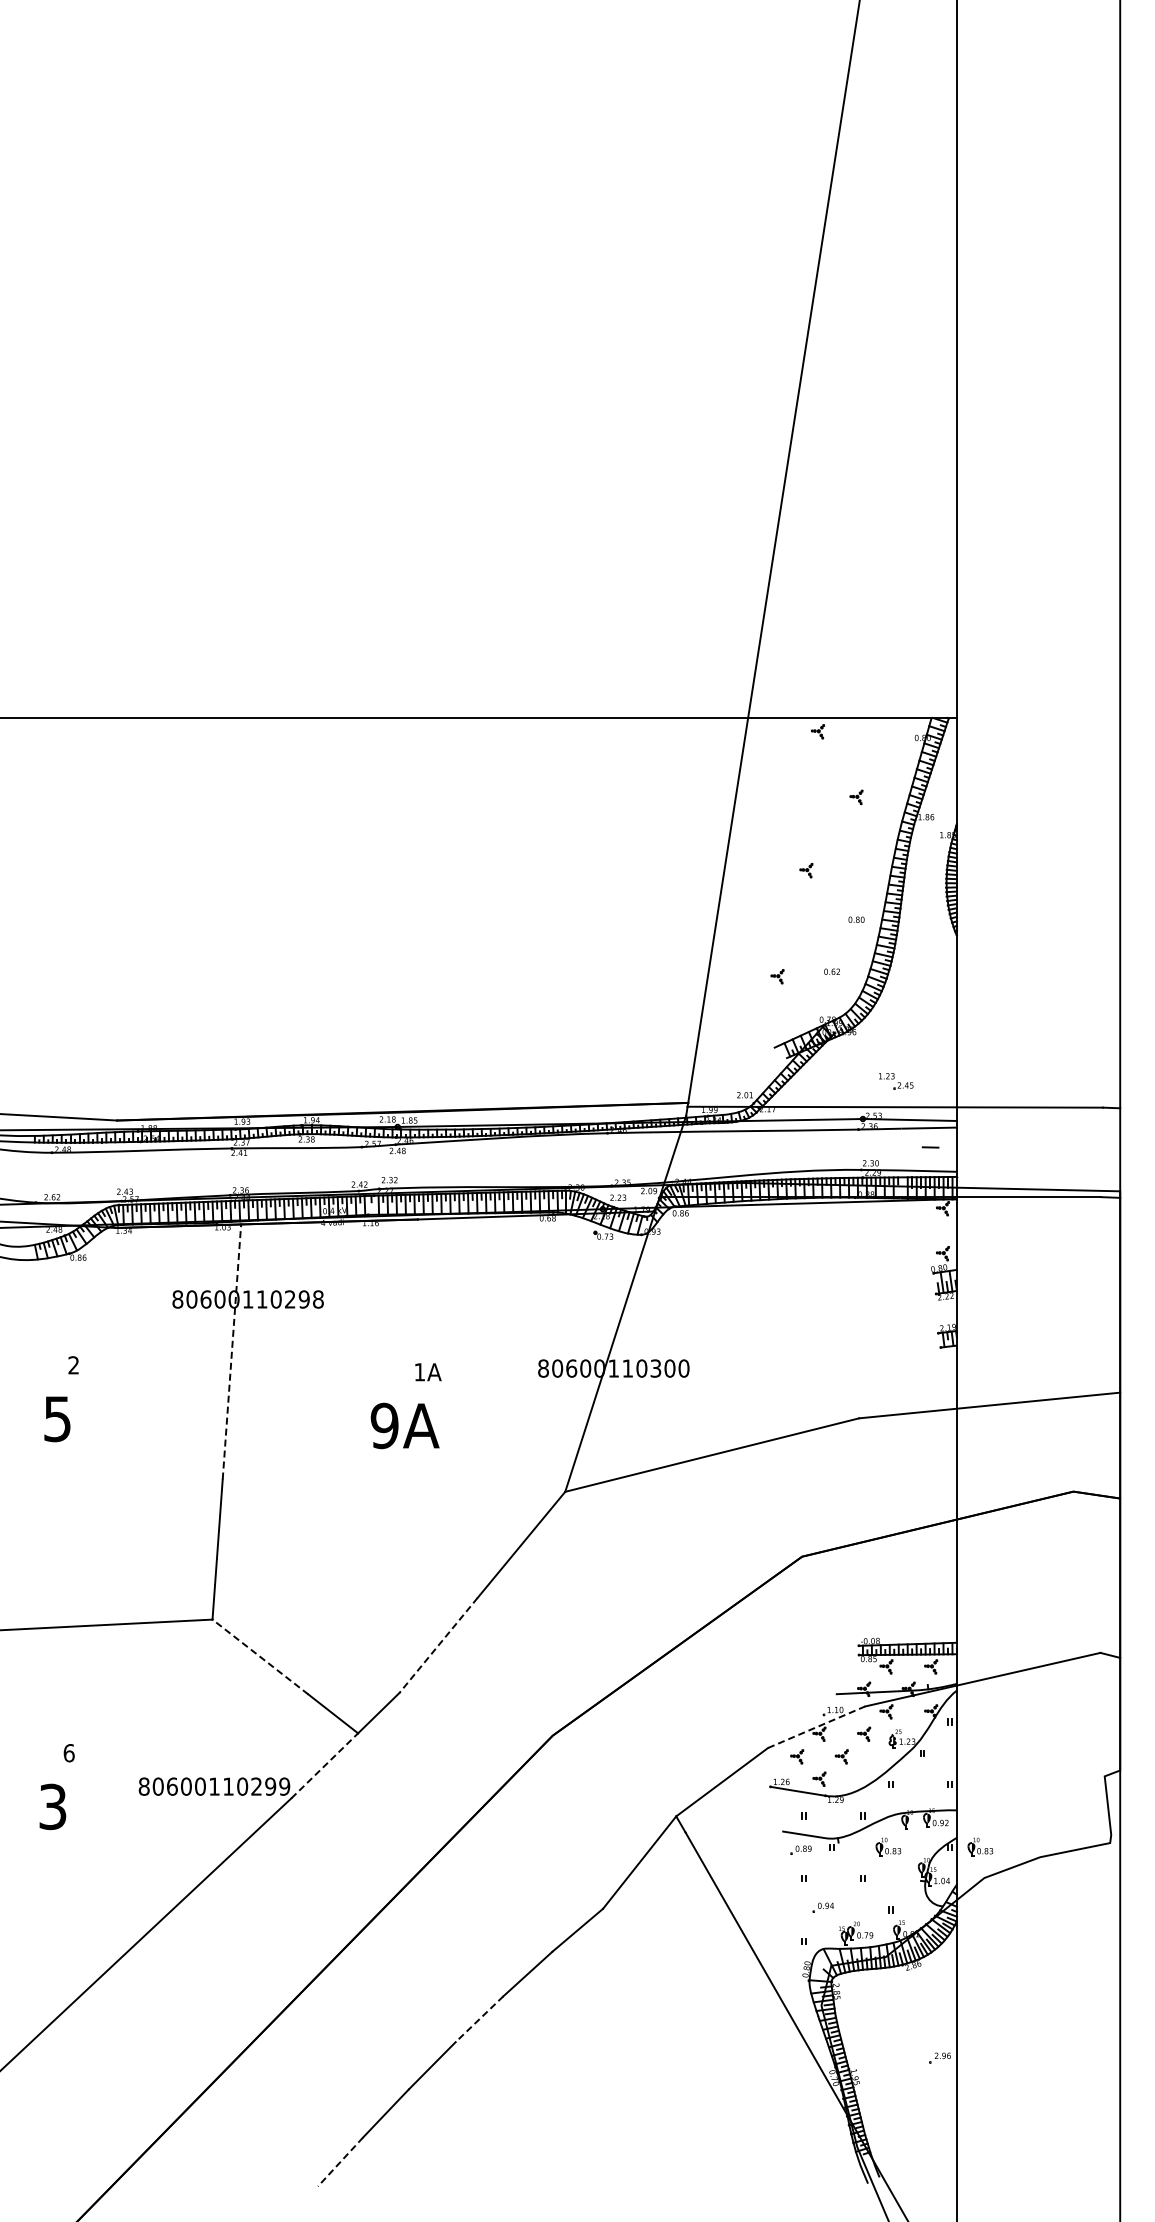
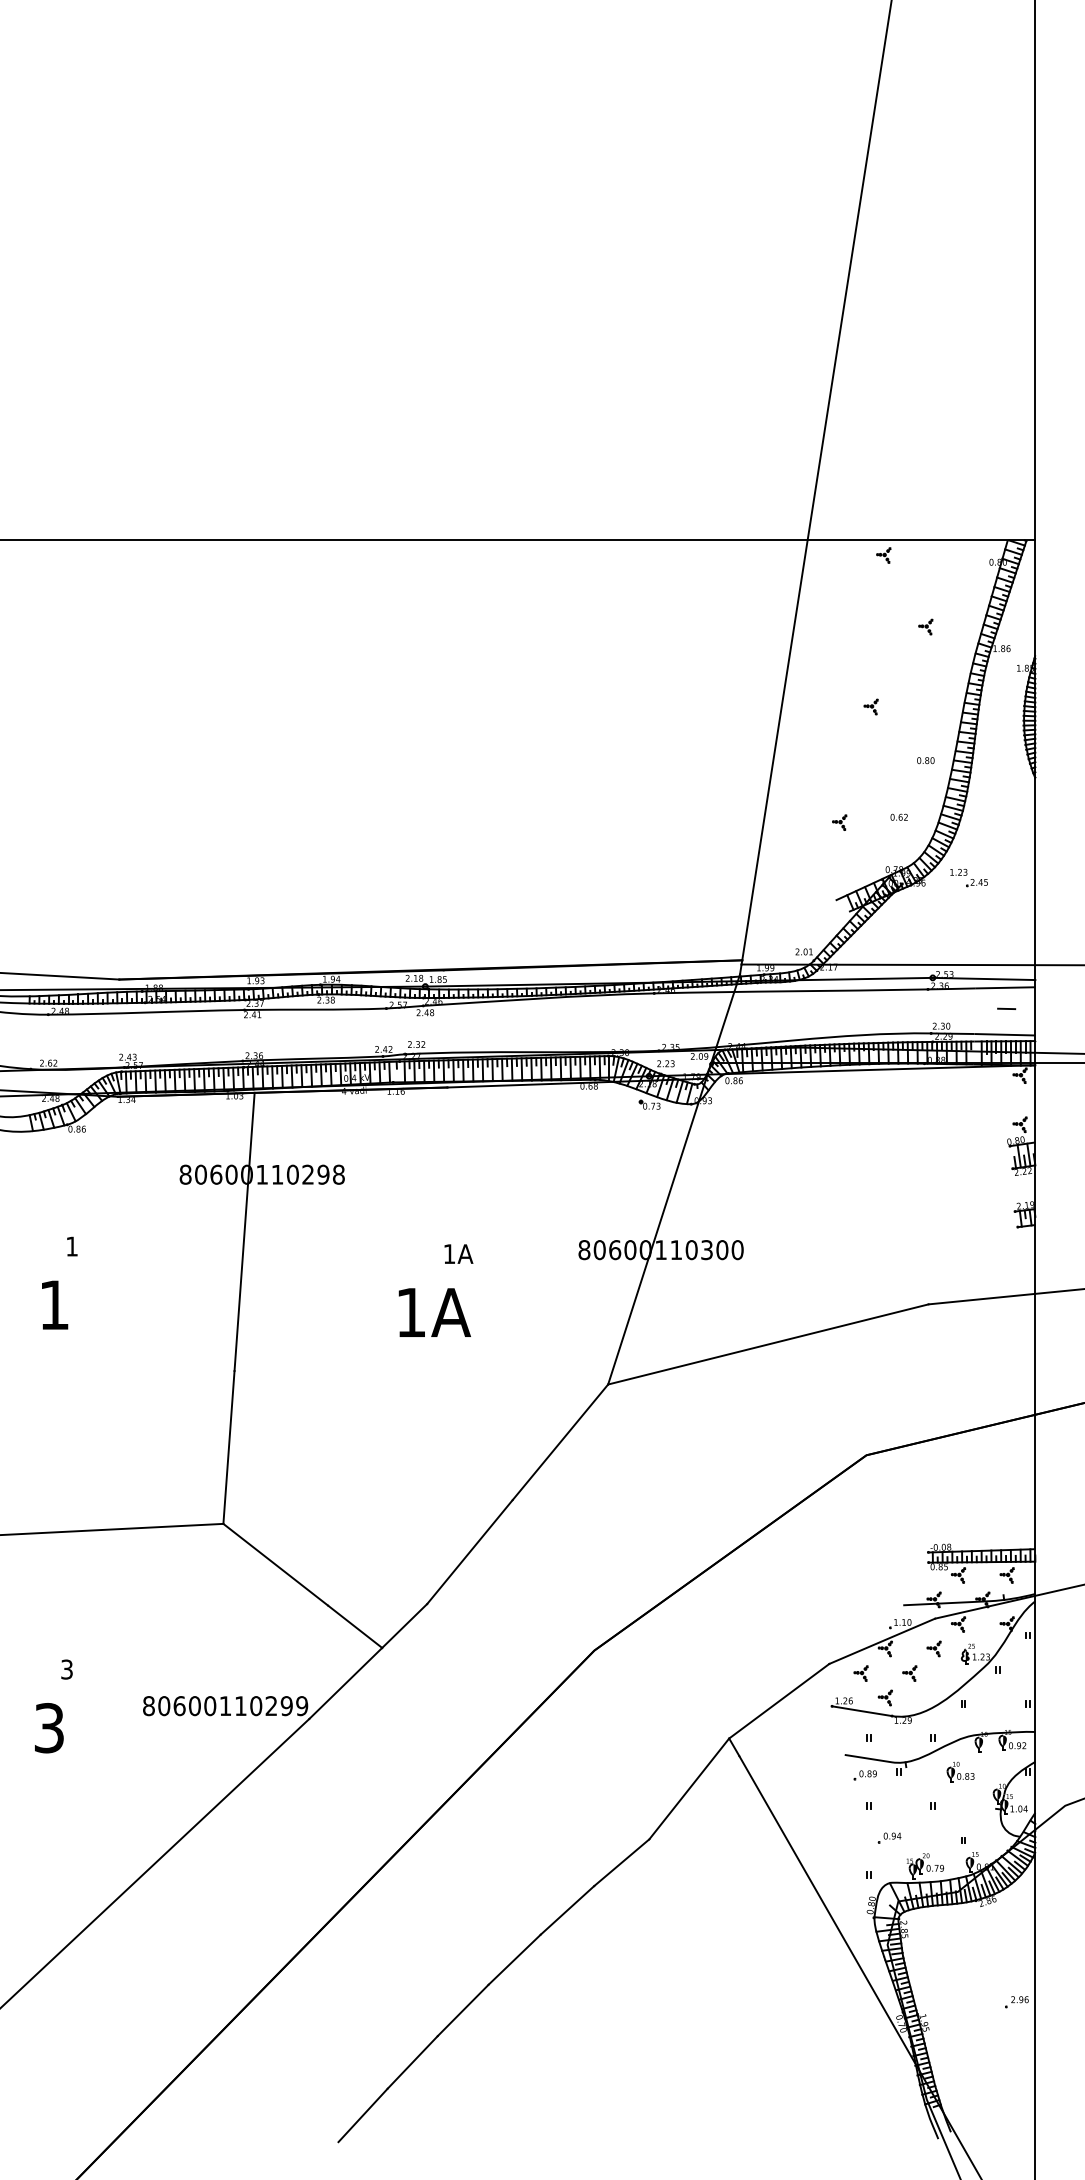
part: (896, 1081) -> (969, 878), moved
line: (231, 1351) -> (244, 1231), dashed -> solid
text: (73, 1365) -> (71, 1246), 2 -> 1
text: (57, 1419) -> (54, 1305), 5 -> 1
text: (384, 1425) -> (410, 1312), 9A -> 1A
line: (438, 1645) -> (469, 1552), dashed -> solid
line: (260, 1657) -> (275, 1565), dashed -> solid
line: (816, 1727) -> (882, 1641), dashed -> solid
text: (68, 1753) -> (66, 1669), 6 -> 3
line: (324, 1765) -> (345, 1683), dashed -> solid
part: (980, 1846) -> (1061, 1771), removed
line: (479, 2019) -> (514, 1960), dashed -> solid
line: (340, 2162) -> (362, 2116), dashed -> solid

